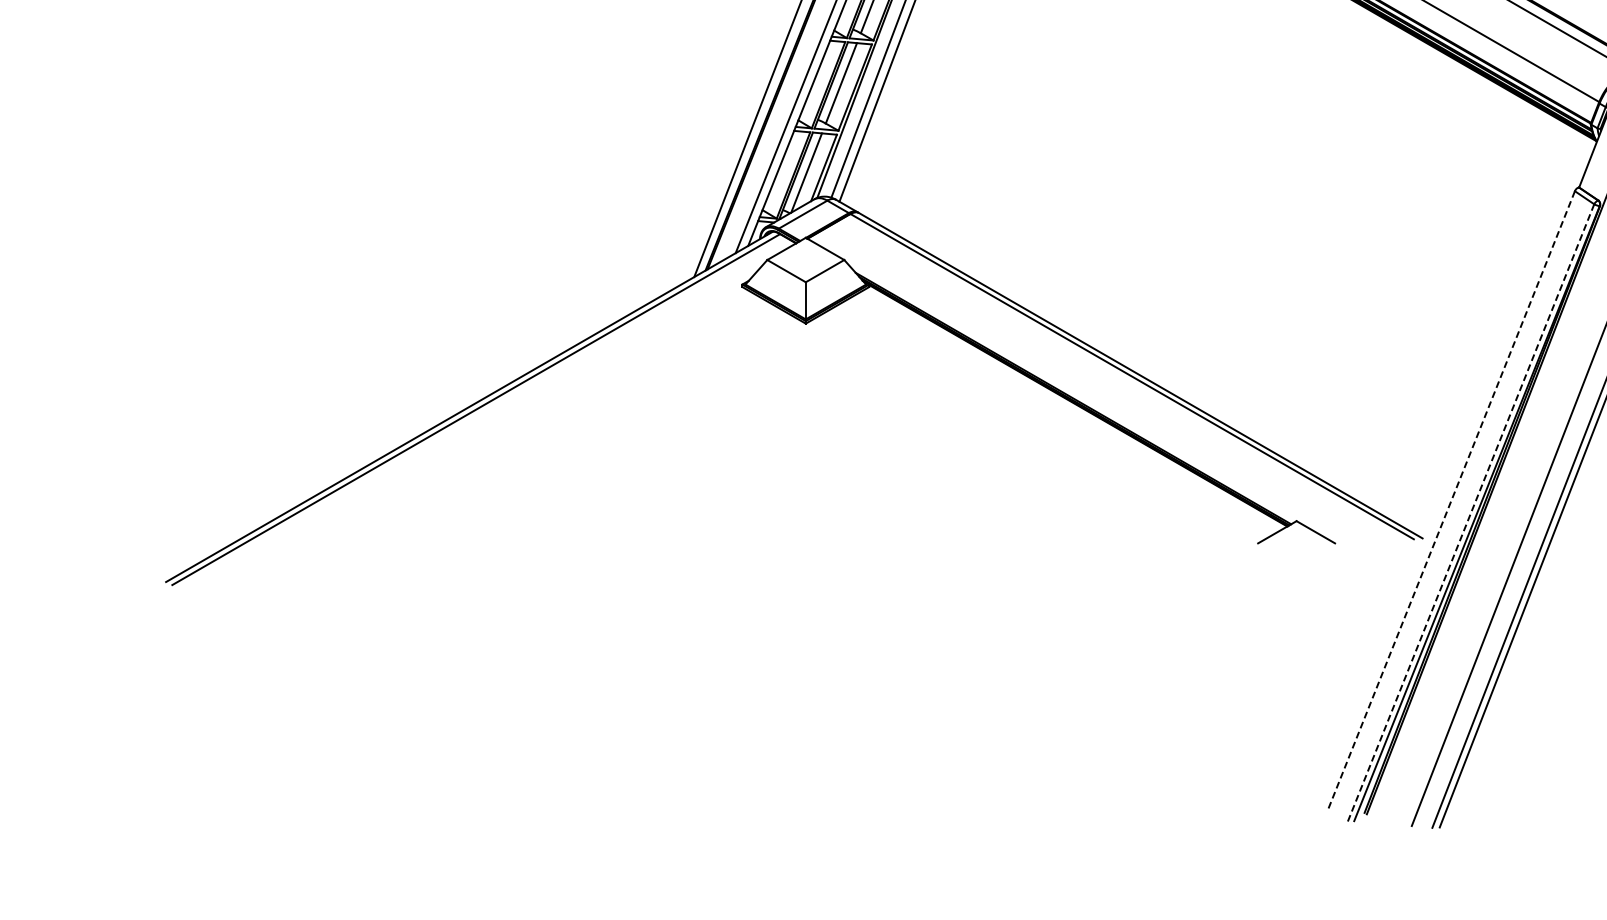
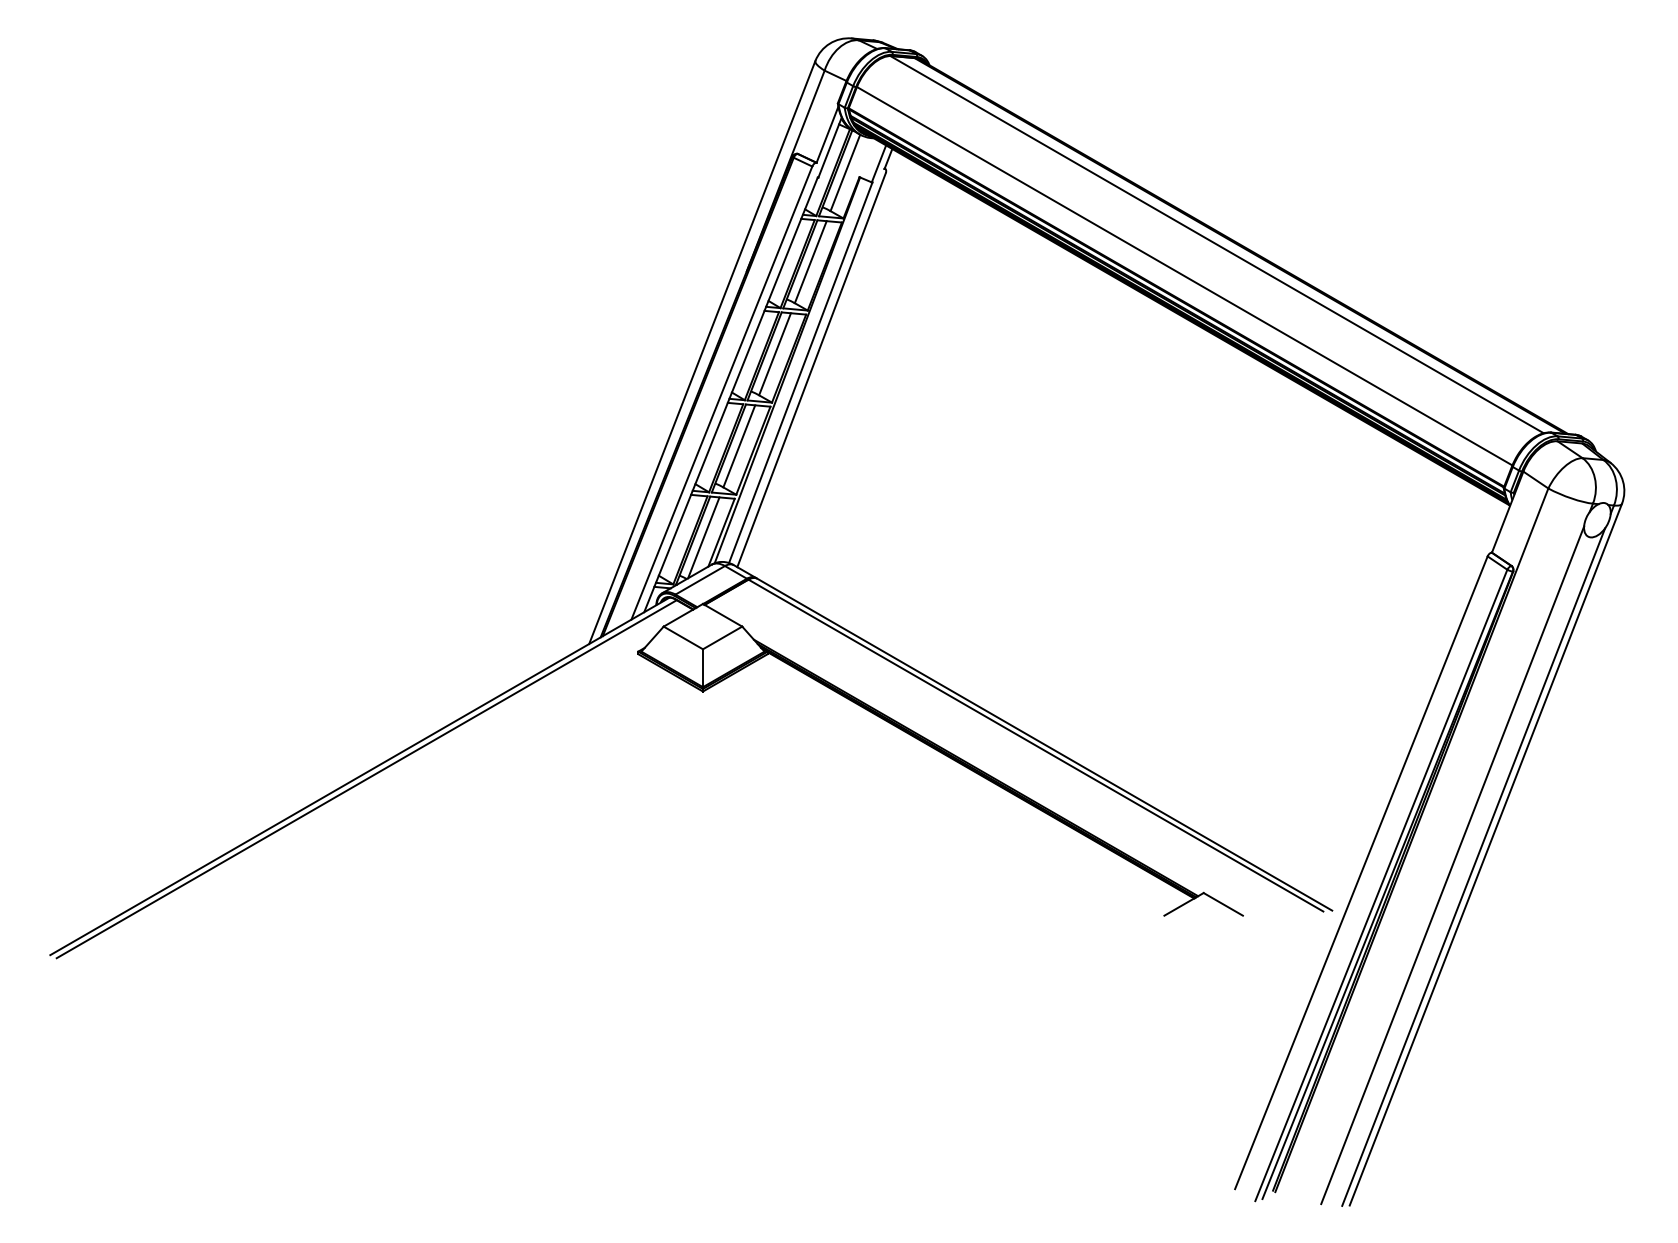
line: (1451, 501) -> (1361, 872), dashed -> solid
line: (1470, 513) -> (1381, 885), dashed -> solid

